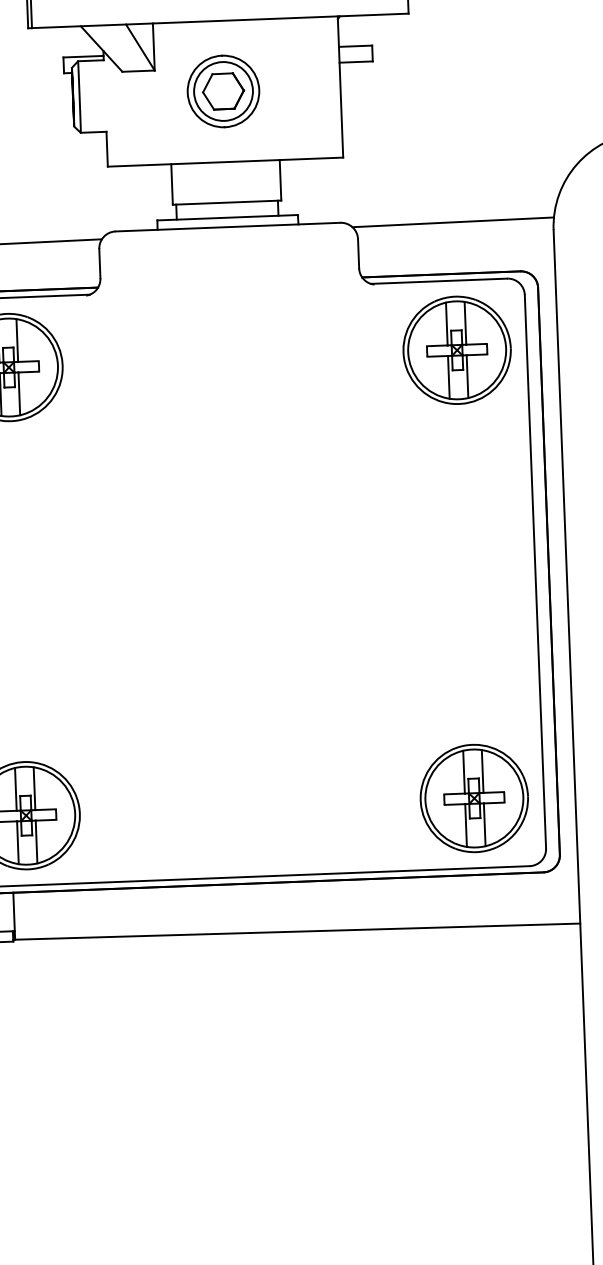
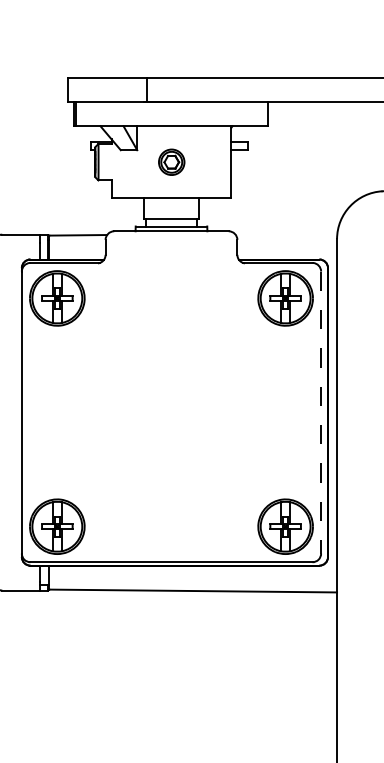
part: (222, 92) -> (171, 162), size x0.7
line: (451, 220) -> (285, 232), removed
line: (536, 573) -> (321, 413), solid -> dashed

